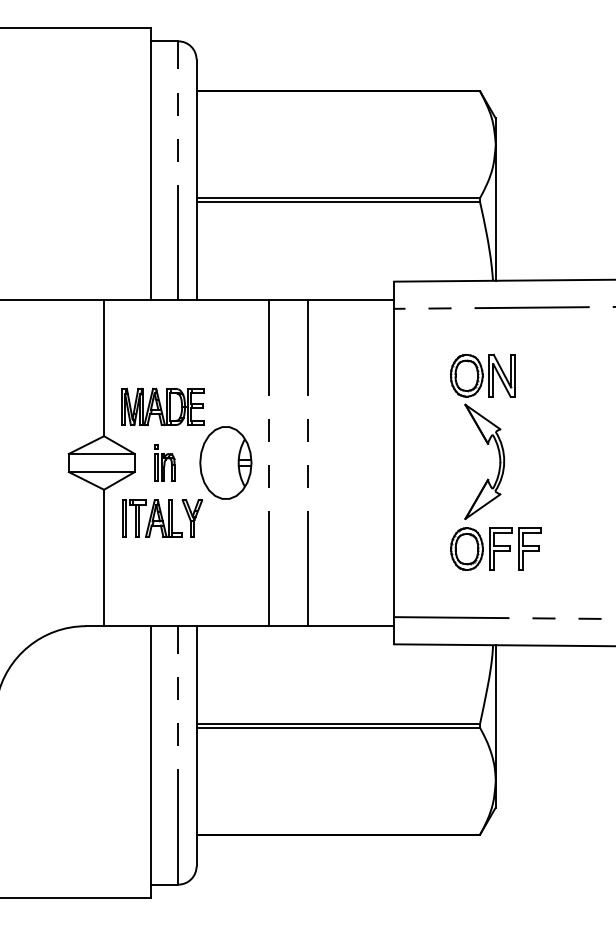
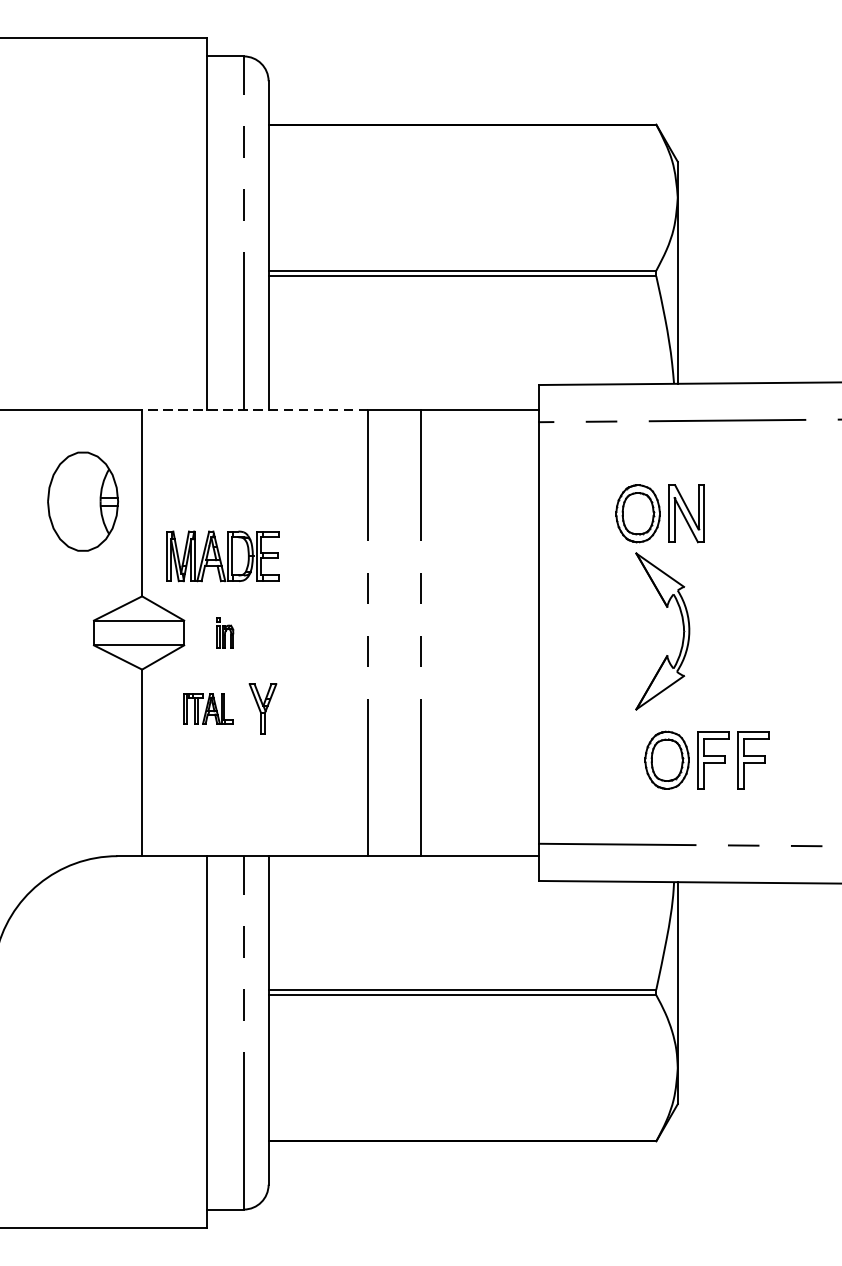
line: (186, 299) -> (254, 409), solid -> dashed
part: (164, 462) -> (224, 632), size x0.6
part: (225, 462) -> (82, 501), moved
part: (152, 518) -> (208, 708), size x0.6
part: (495, 548) -> (706, 759), moved

